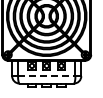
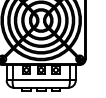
line: (47, 76) -> (41, 80), dashed -> solid

